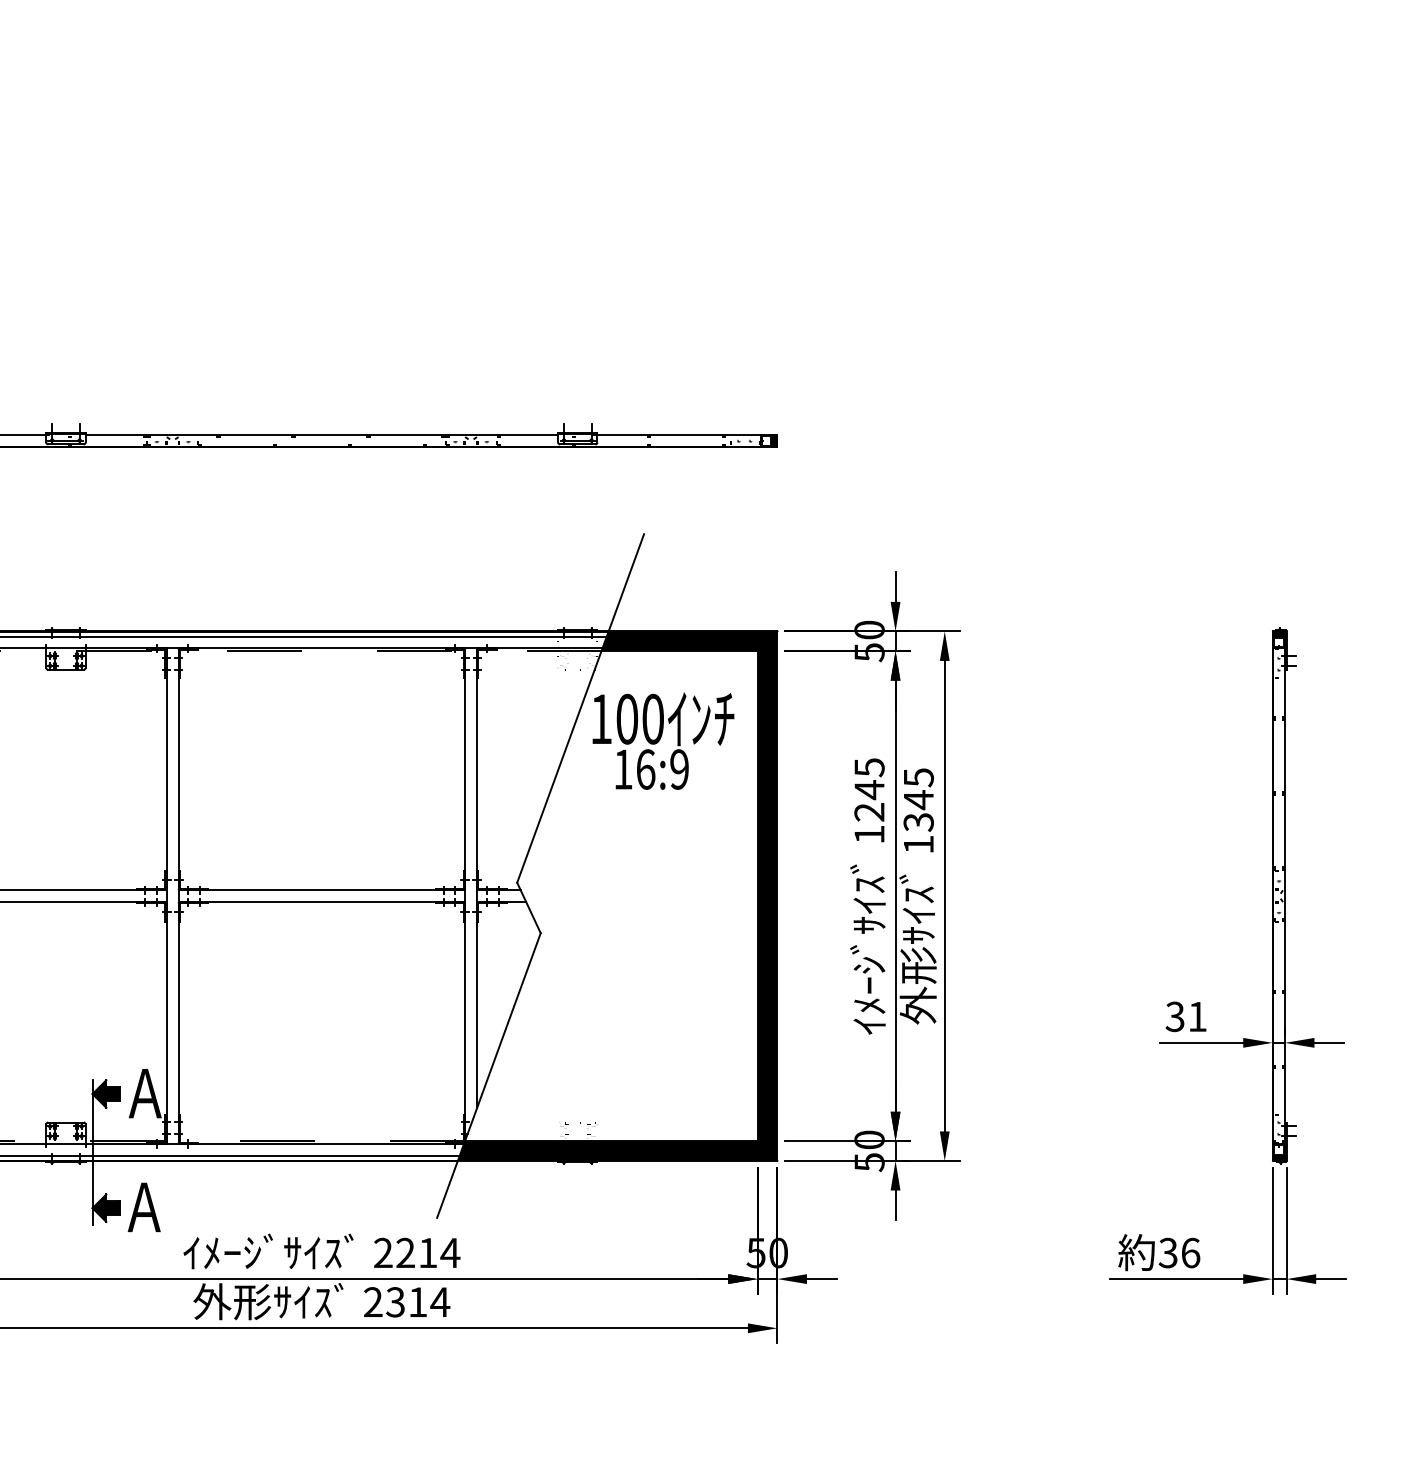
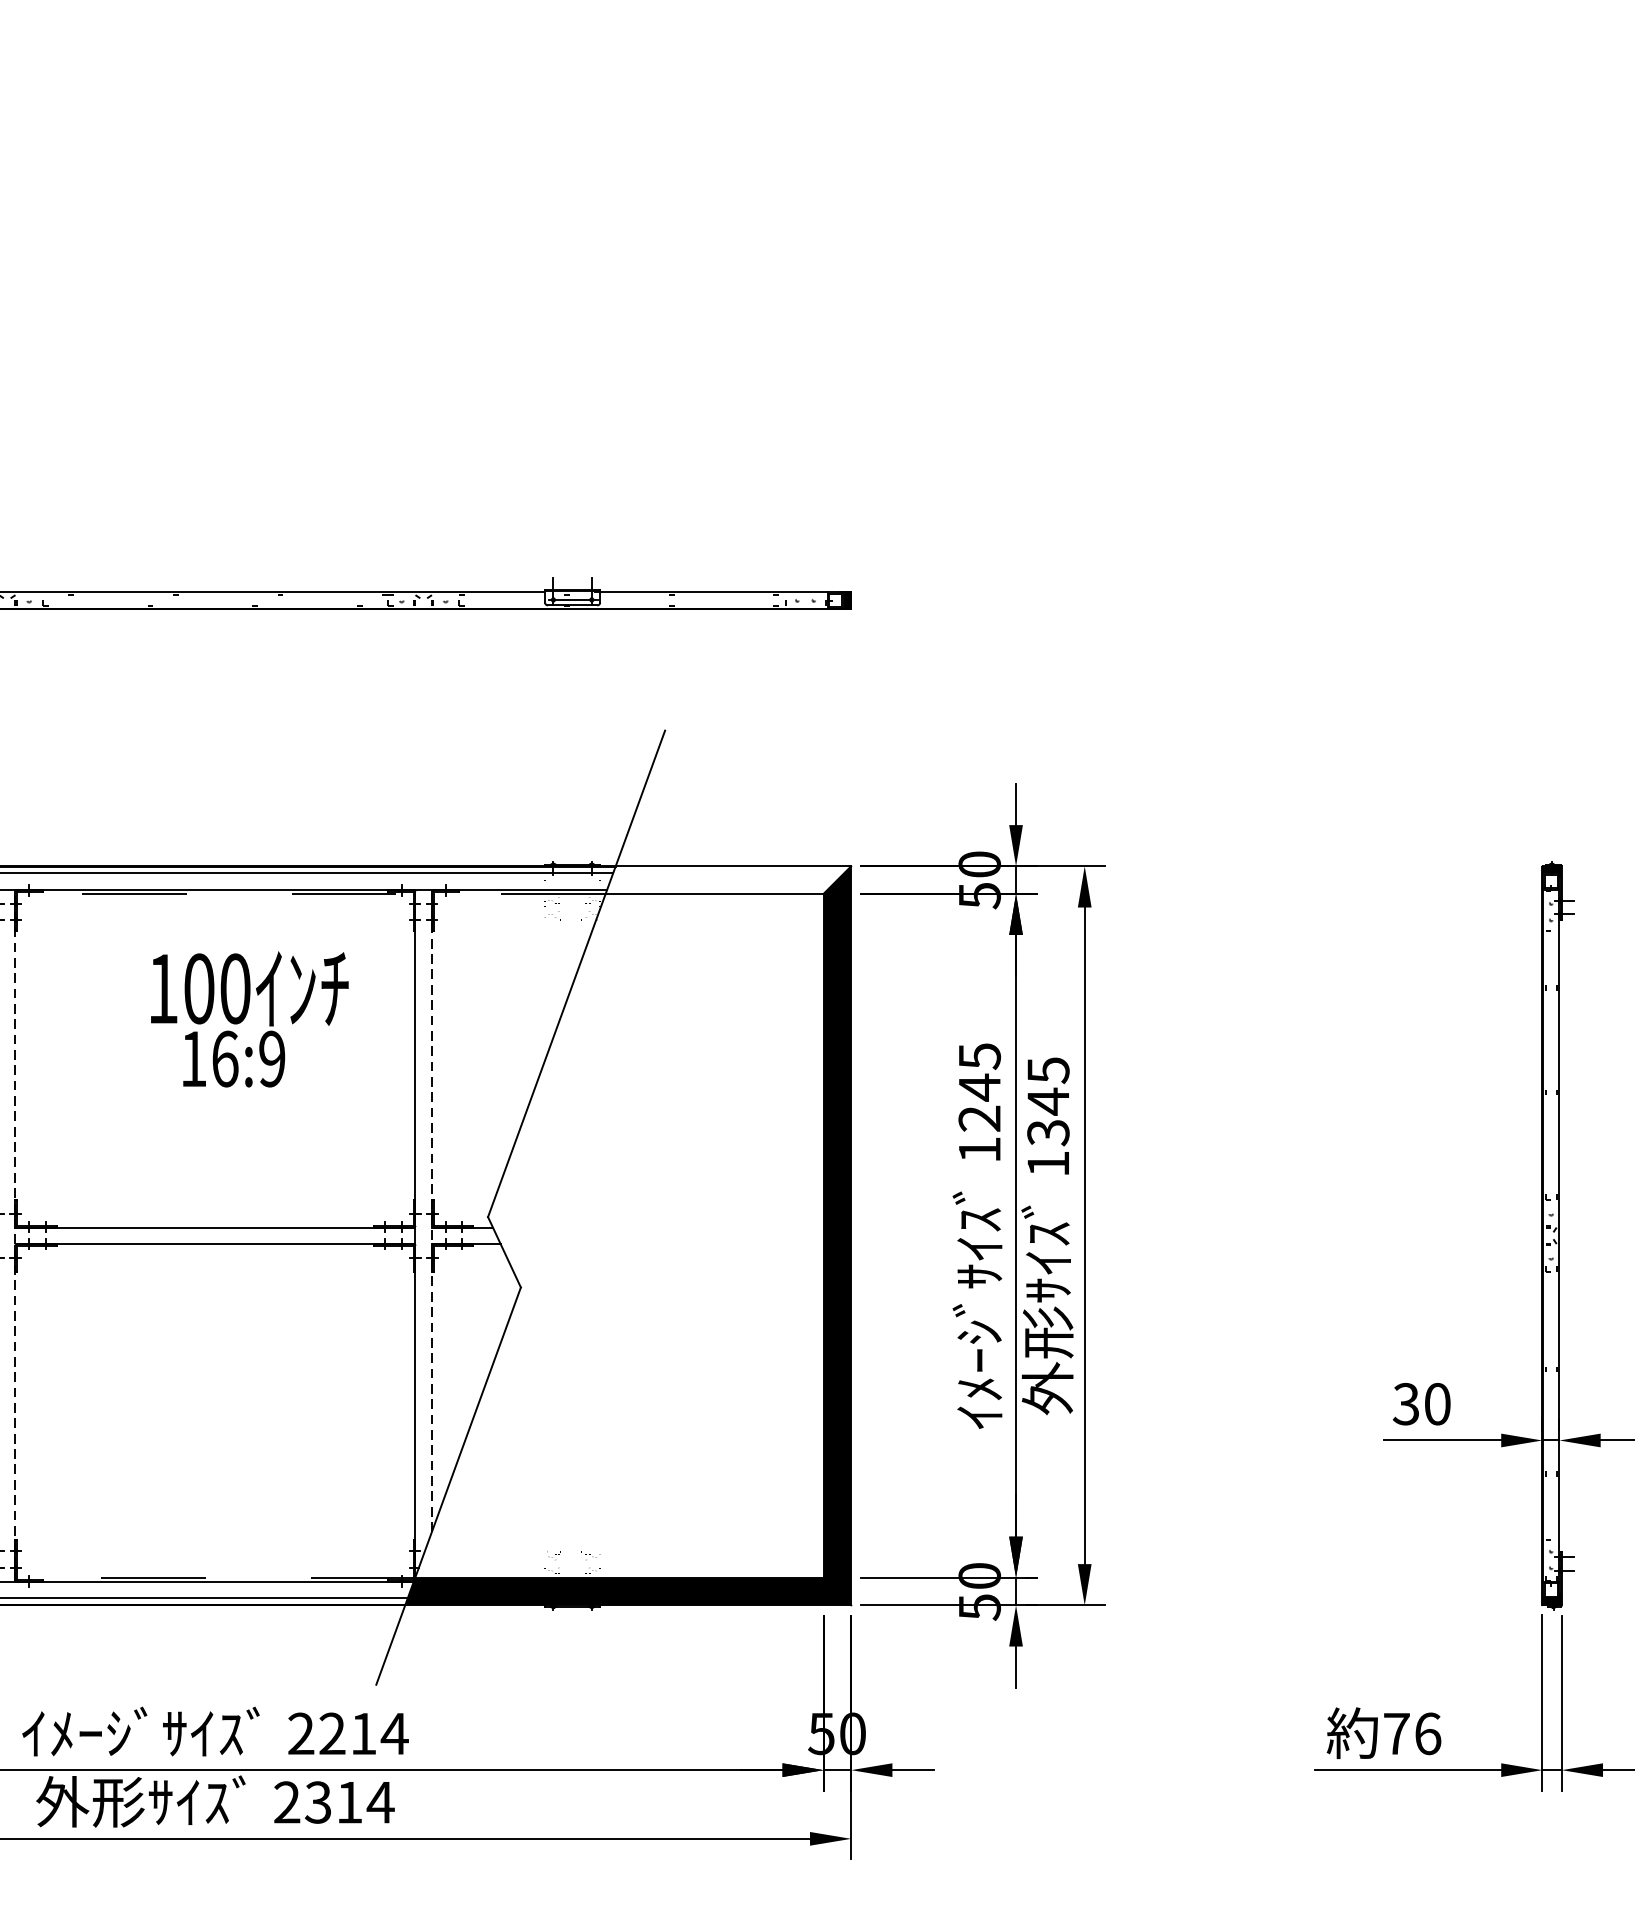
fill: (689, 641) -> (728, 880), removed
text: (663, 740) -> (249, 1018), moved
line: (477, 878) -> (432, 1211), solid -> dashed
line: (178, 896) -> (15, 1236), solid -> dashed
text: (1197, 1016) -> (1437, 1403), 31 -> 30
text: (1167, 1252) -> (1395, 1733), 36 -> 76

